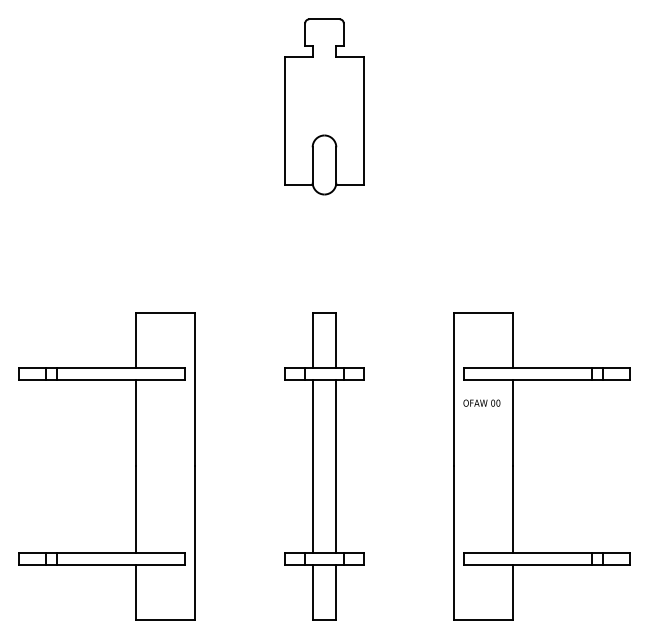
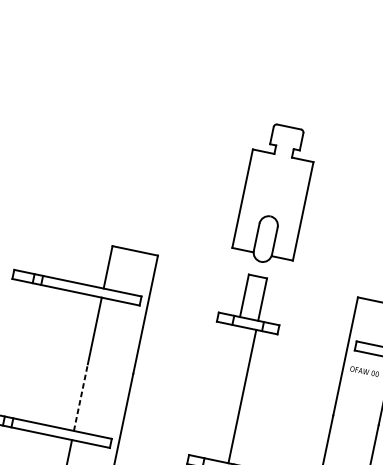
part: (324, 106) -> (275, 194), moved
line: (312, 465) -> (224, 392), removed
line: (135, 508) -> (80, 396), solid -> dashed

